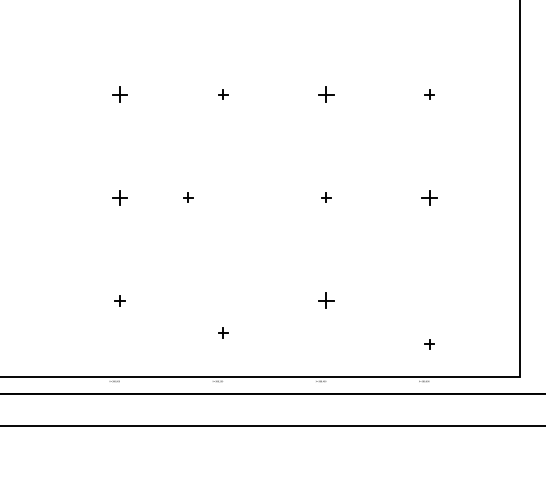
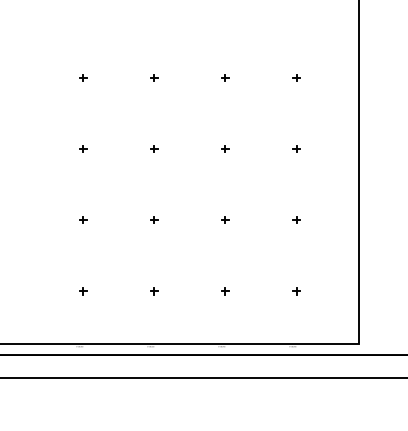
part: (120, 93) -> (83, 148), size x0.62
part: (326, 93) -> (225, 148), size x0.62
part: (120, 196) -> (83, 219), size x0.62
part: (188, 196) -> (154, 219), moved
part: (429, 196) -> (296, 219), size x0.62
part: (326, 301) -> (225, 291), size x0.62
part: (223, 333) -> (154, 291), moved
part: (429, 344) -> (296, 291), moved

